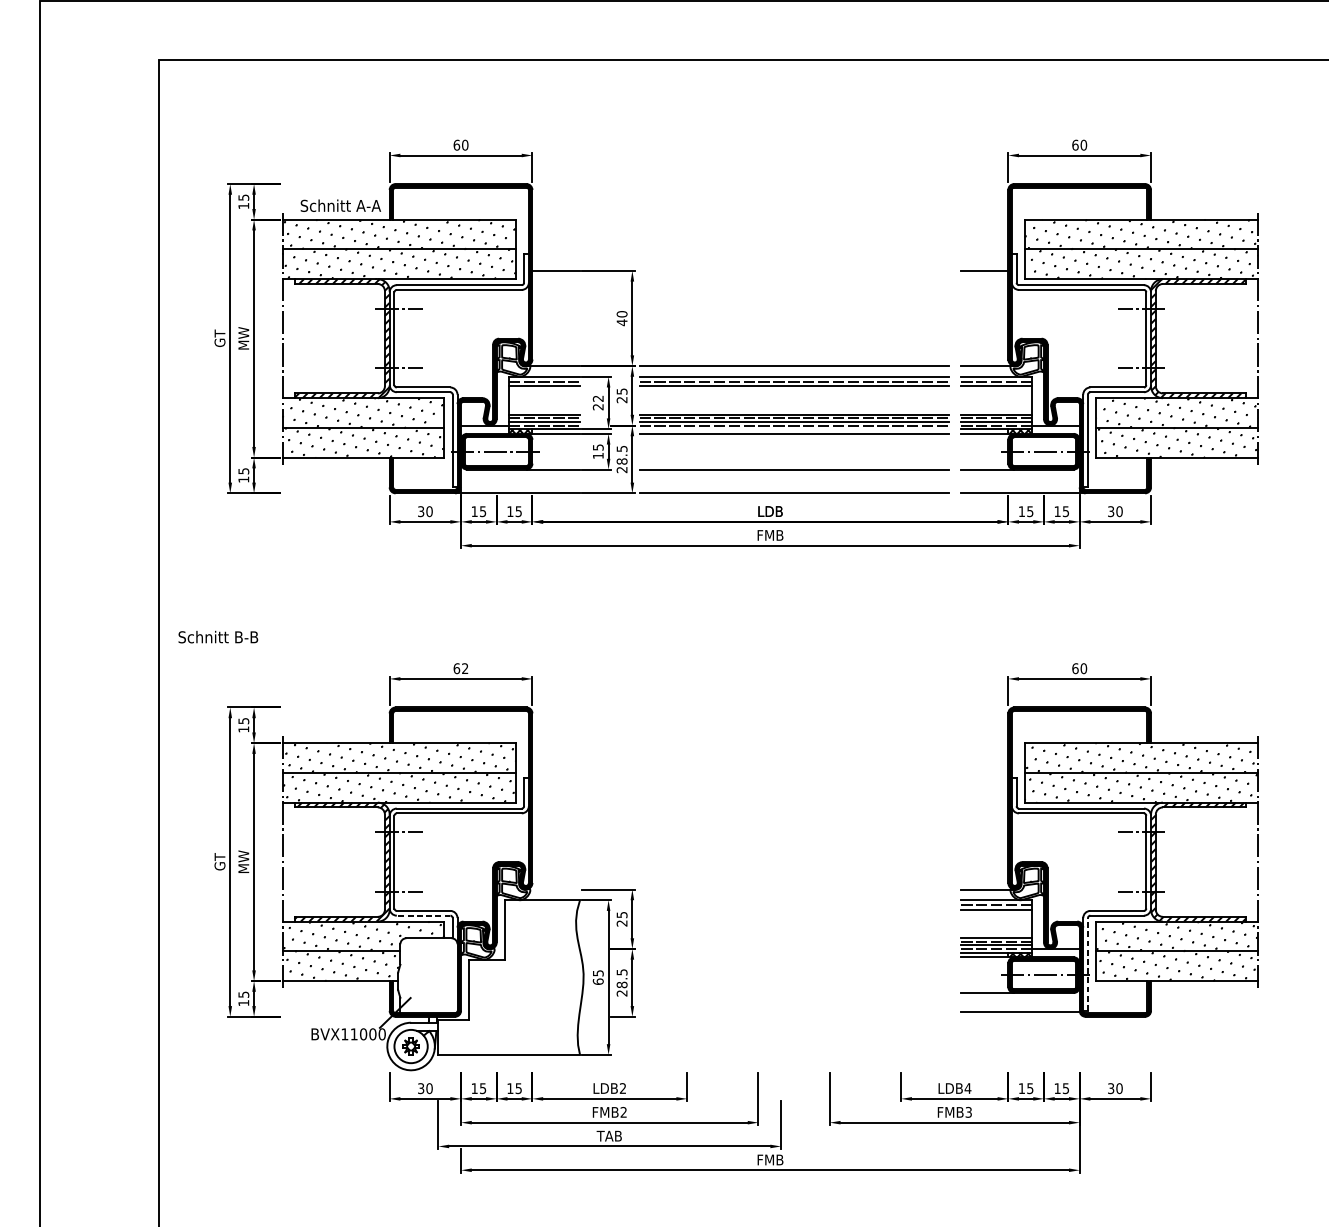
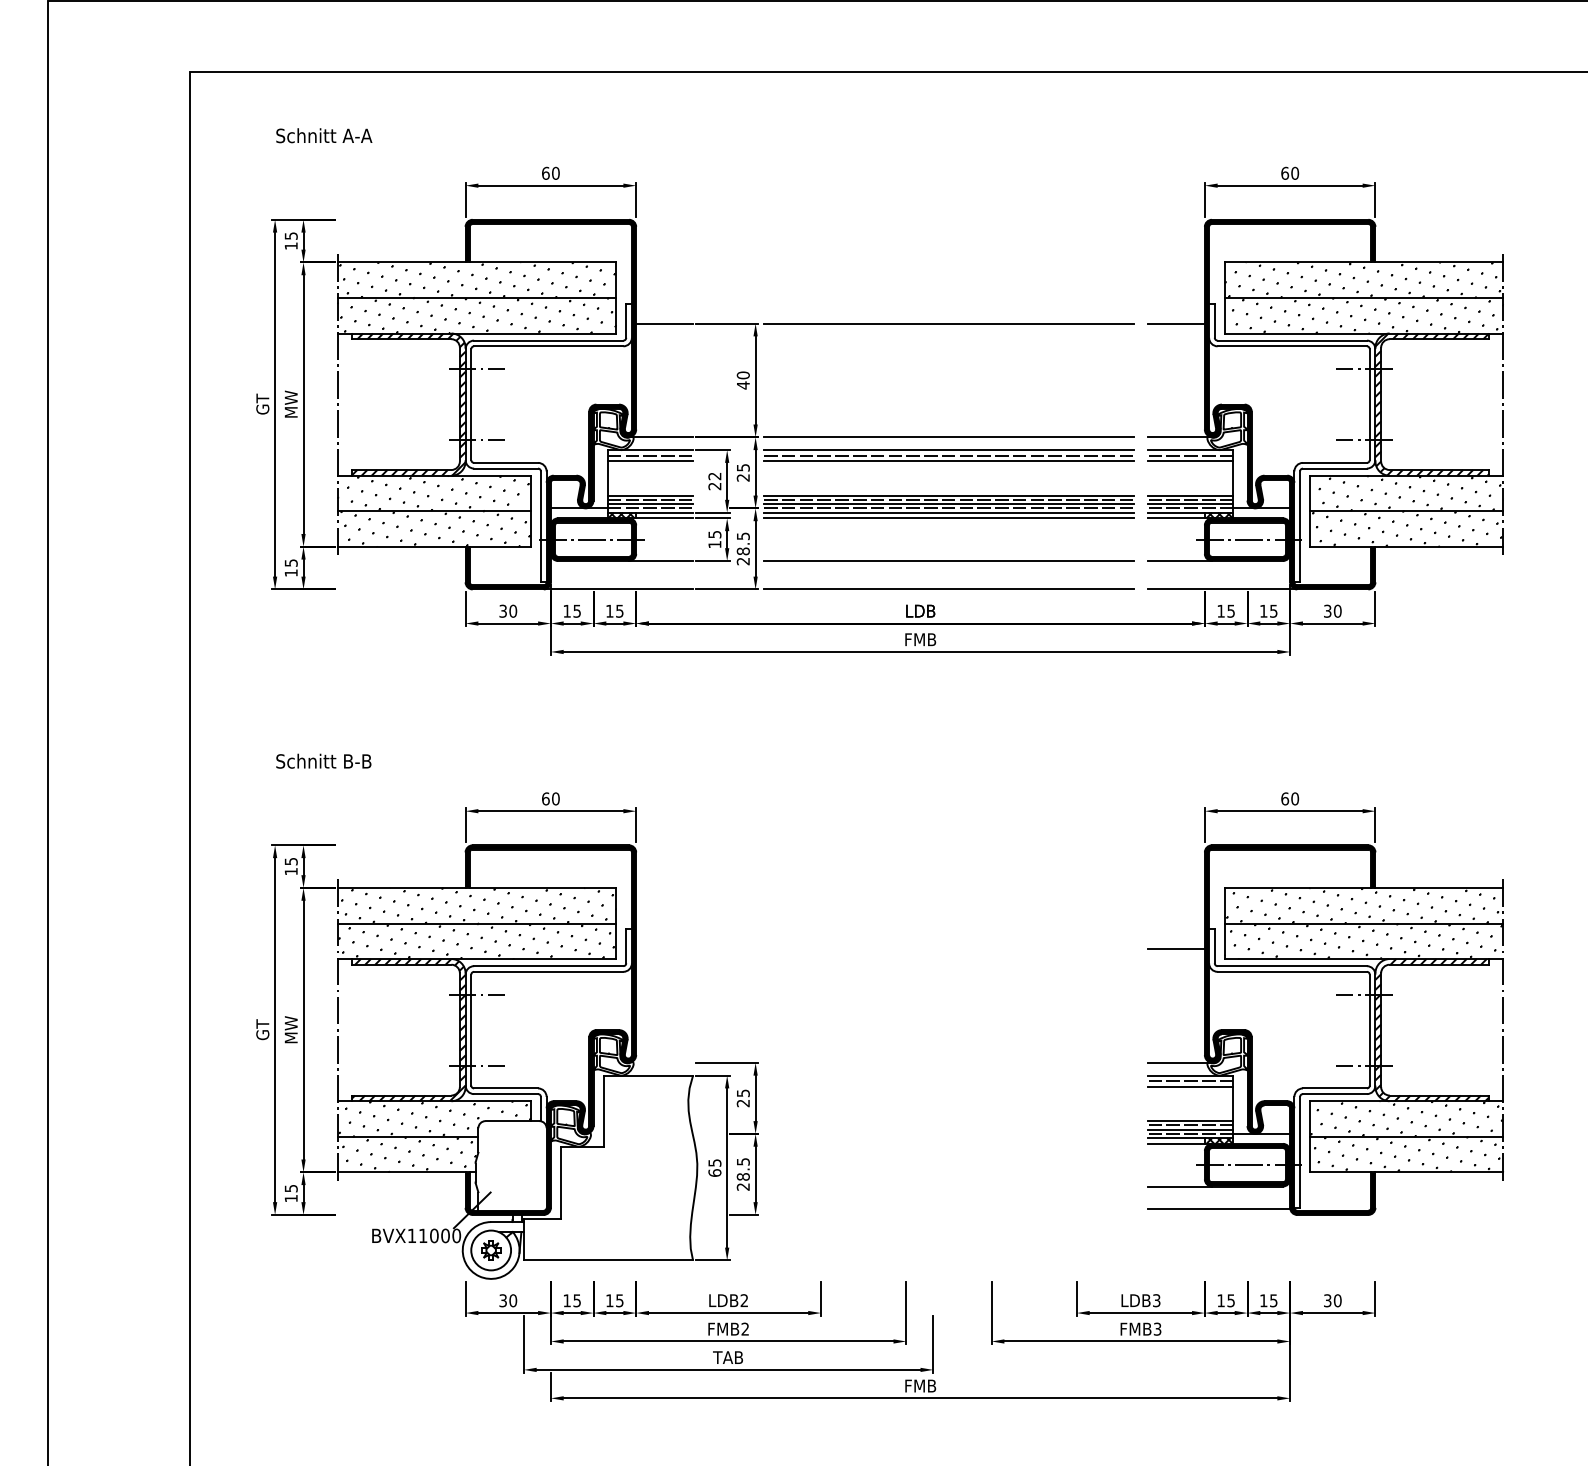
text: (341, 205) -> (324, 135), moved
line: (793, 270) -> (948, 323), added
line: (793, 428) -> (948, 512), added
text: (218, 636) -> (323, 760), moved
text: (464, 668) -> (555, 798), 62 -> 60
line: (983, 794) -> (1175, 949), added
line: (423, 916) -> (506, 1094), dashed -> solid
line: (1088, 963) -> (1300, 1151), dashed -> solid
text: (967, 1088) -> (1156, 1300), LDB4 -> LDB3

